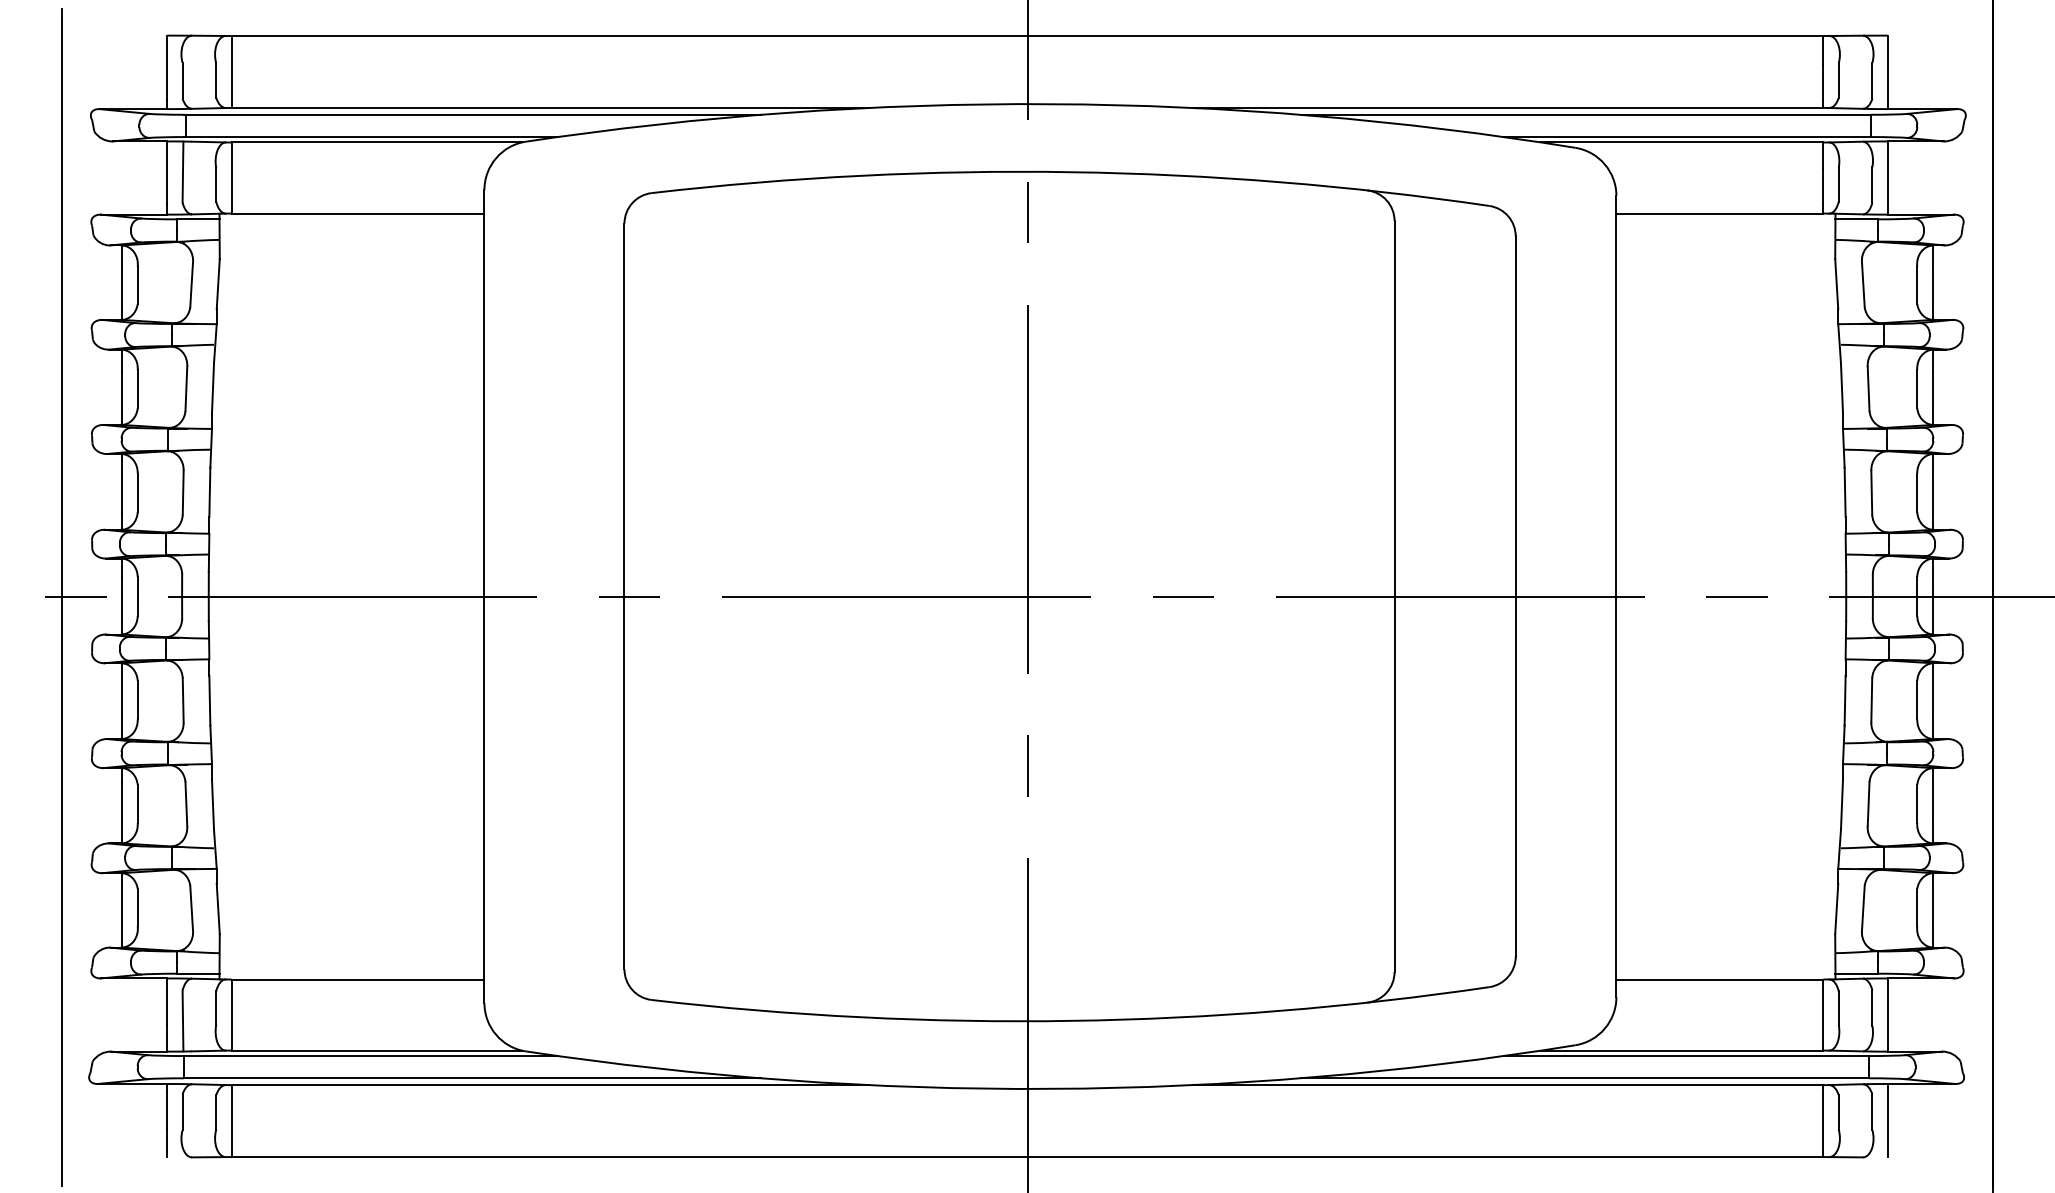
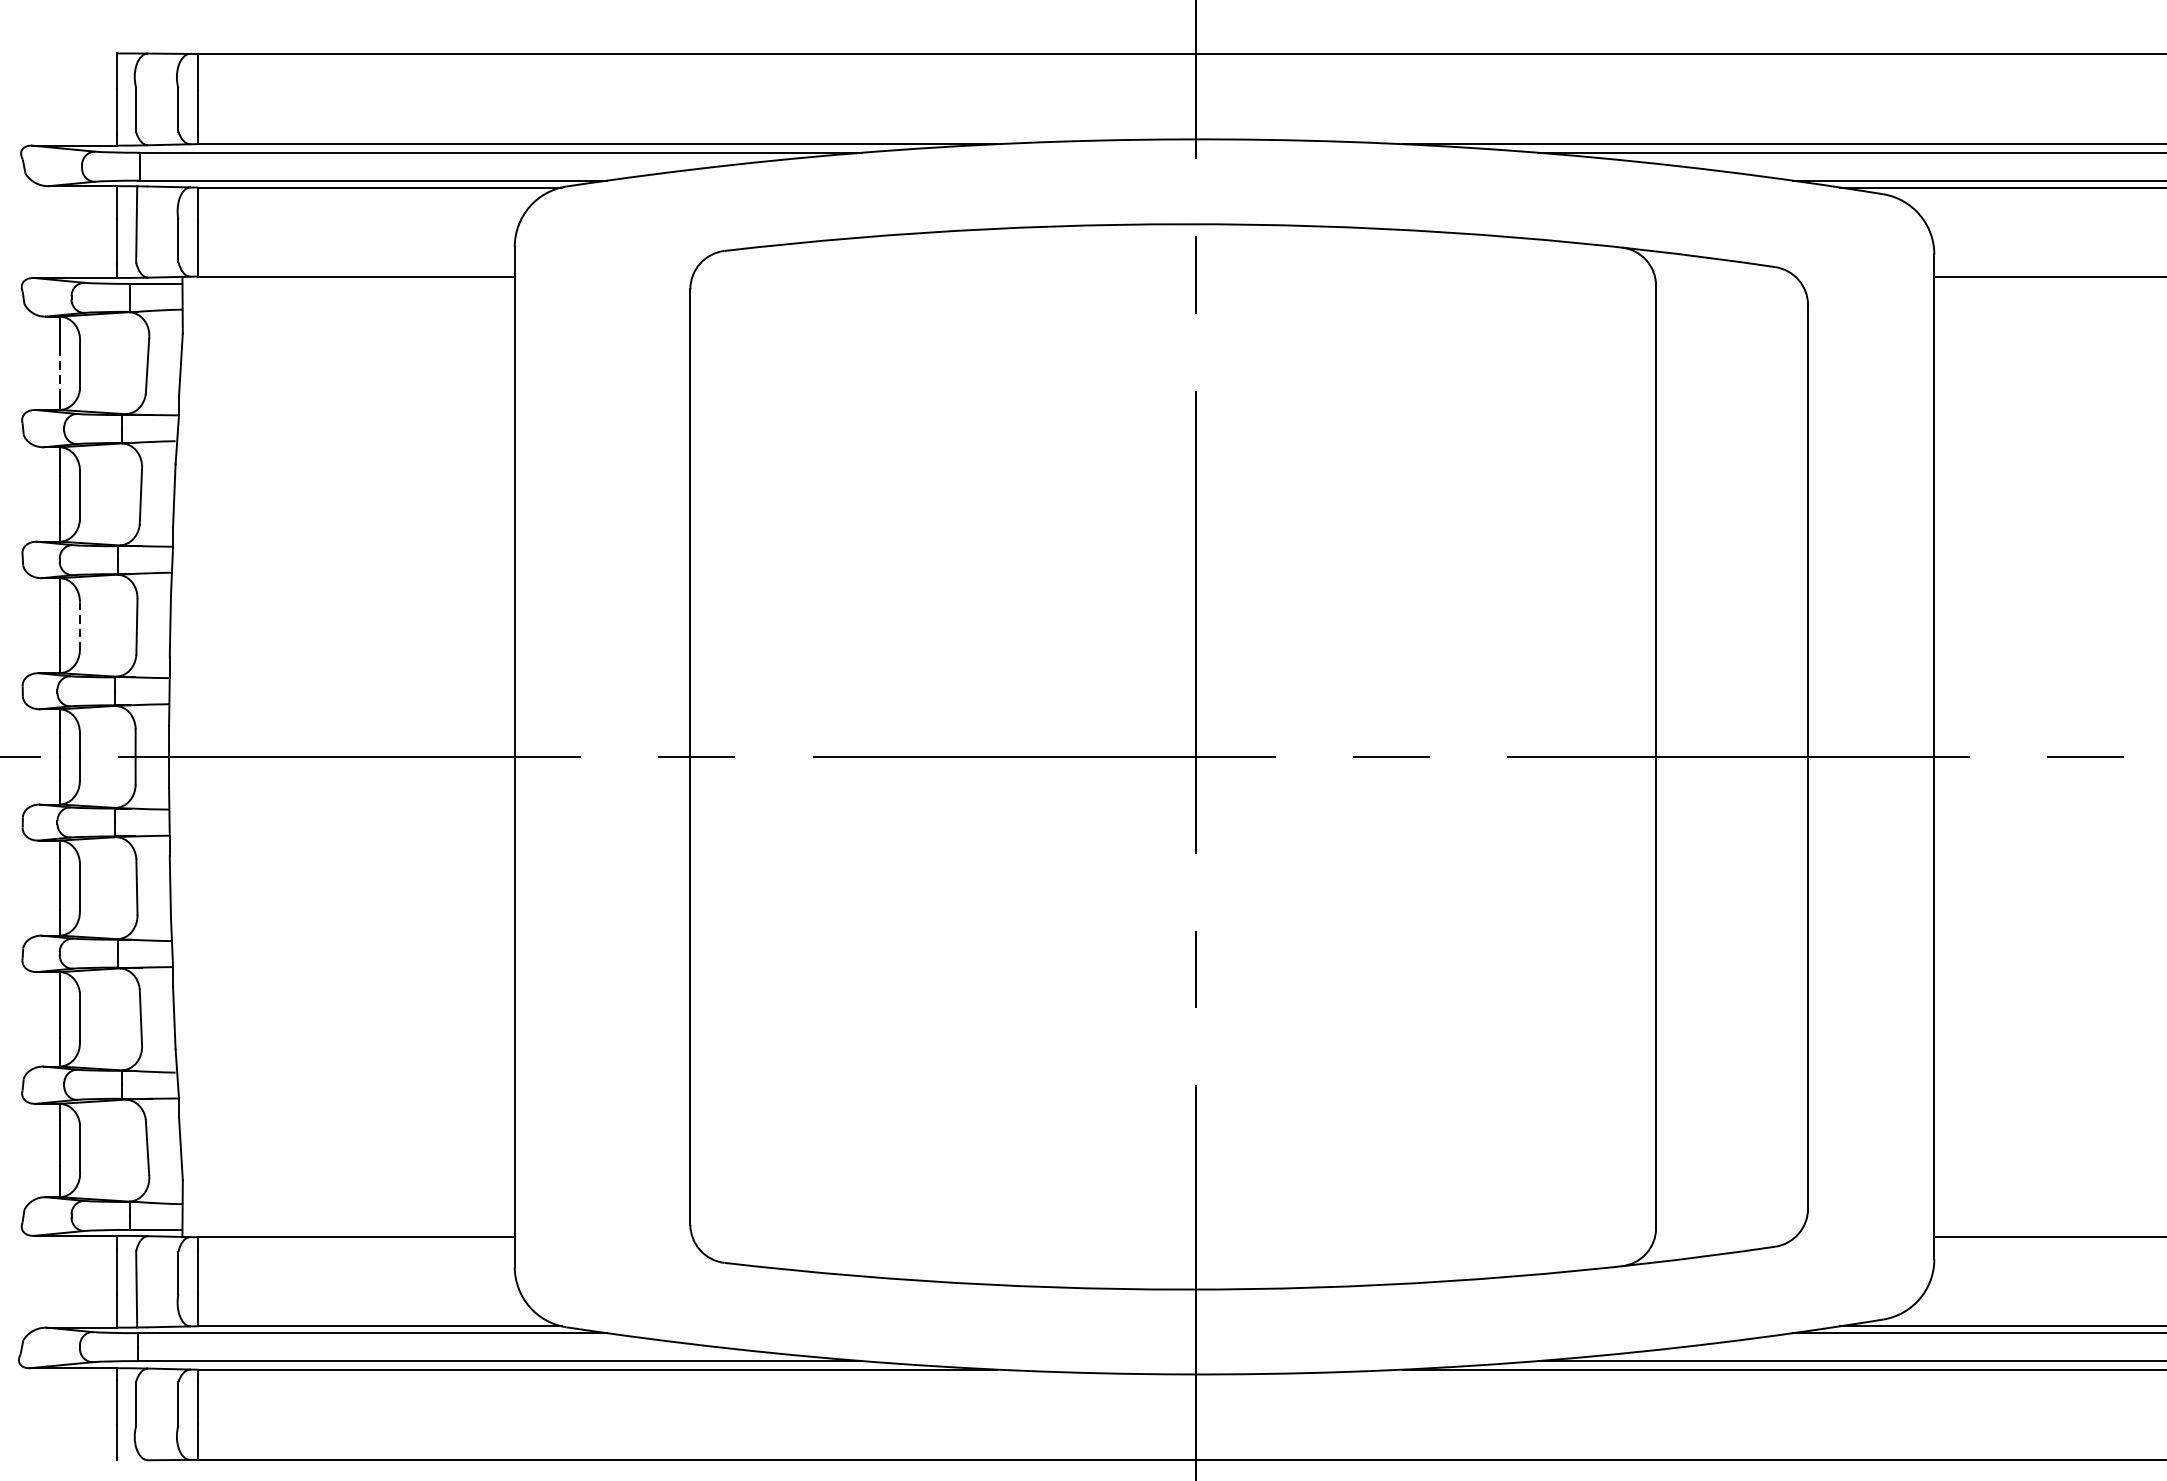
line: (121, 288) -> (59, 370), solid -> dashed
line: (137, 492) -> (79, 626), solid -> dashed

